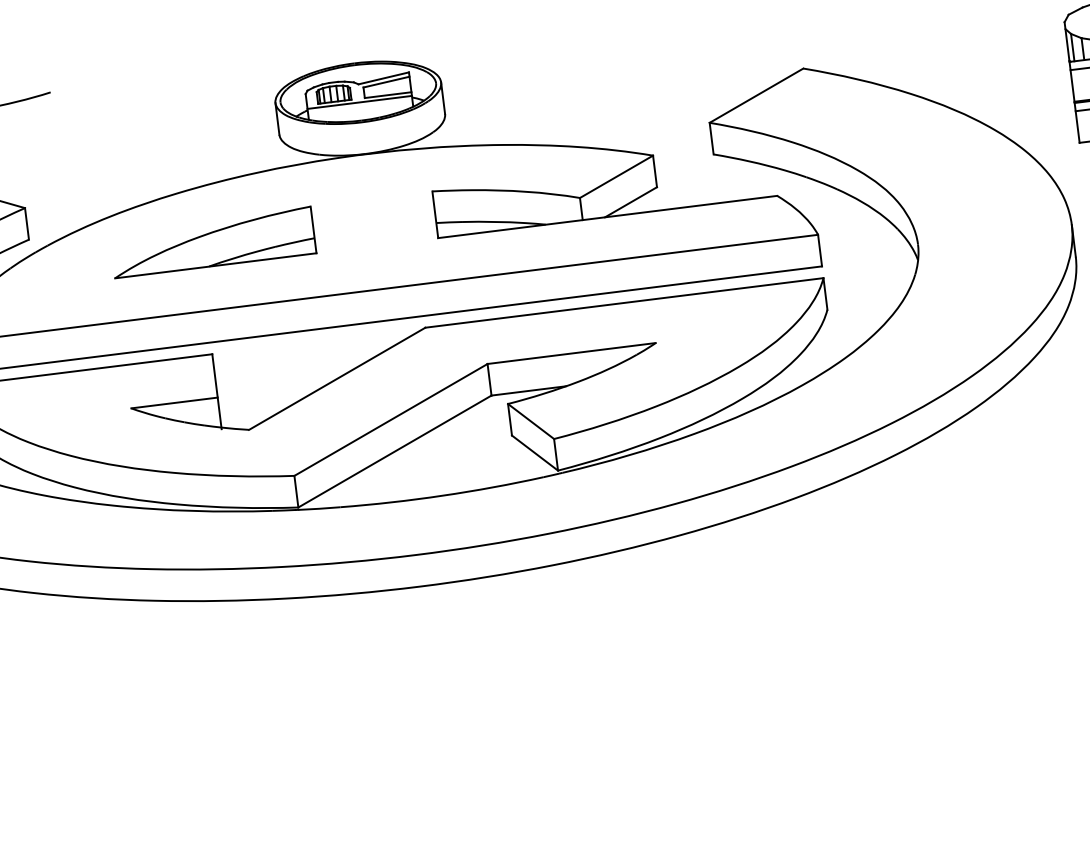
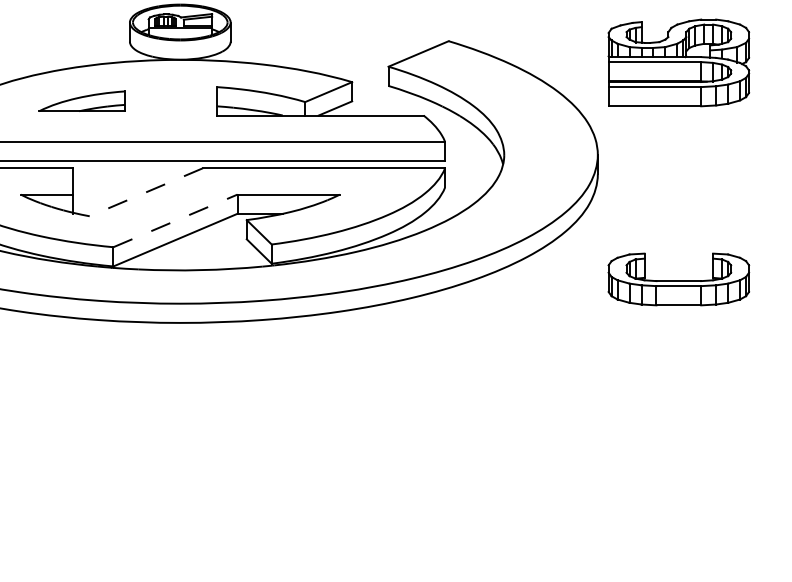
part: (212, 242) -> (81, 101), size x0.7
line: (337, 379) -> (146, 192), solid -> dashed
line: (390, 419) -> (175, 220), solid -> dashed

